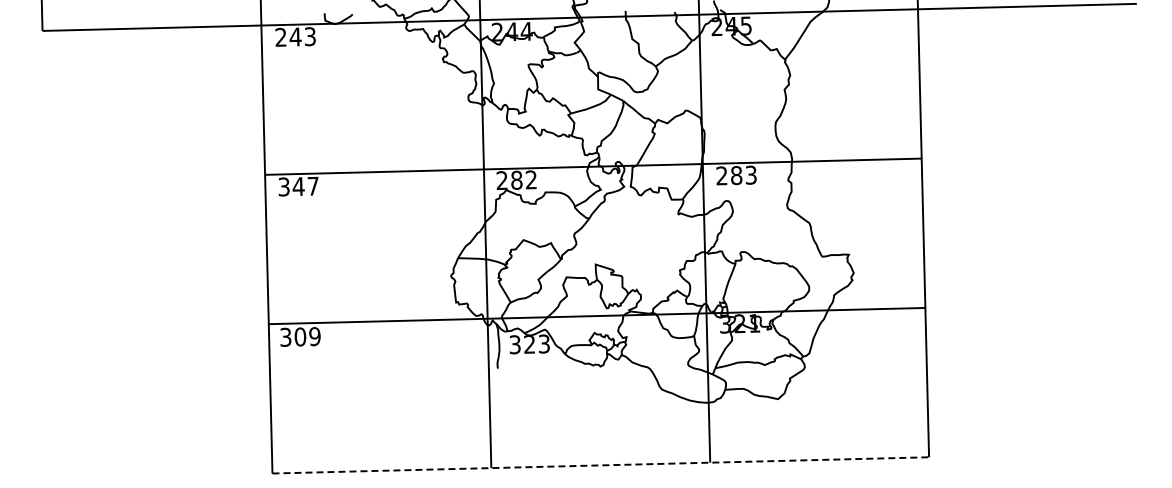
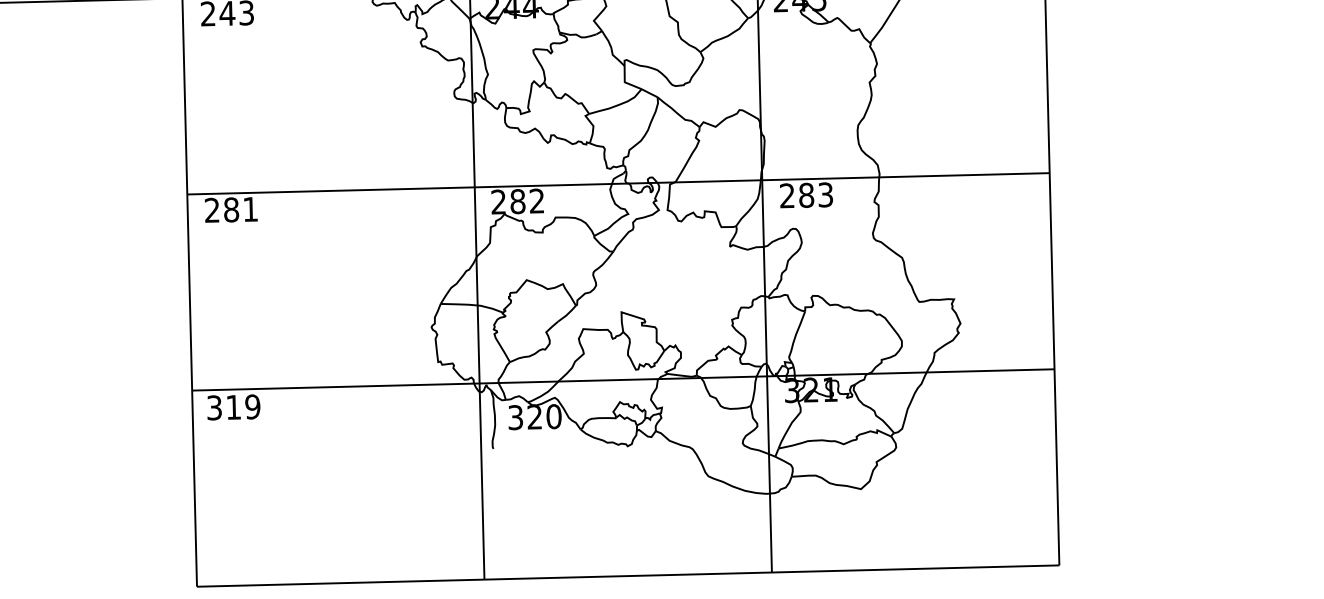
text: (298, 186) -> (231, 209), 347 -> 281
text: (300, 336) -> (233, 406), 309 -> 319
text: (544, 343) -> (554, 415), 323 -> 320
line: (601, 465) -> (629, 576), dashed -> solid

